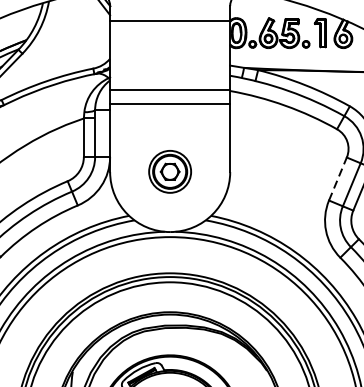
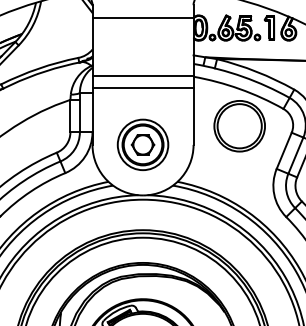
part: (284, 150) -> (239, 126), added
part: (169, 171) -> (142, 144), size x1.43
line: (338, 178) -> (284, 150), dashed -> solid

